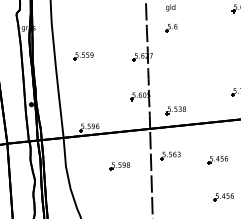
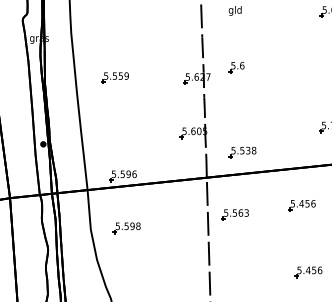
part: (171, 27) -> (236, 66), moved
part: (217, 160) -> (301, 206), moved
part: (119, 166) -> (126, 228), moved

